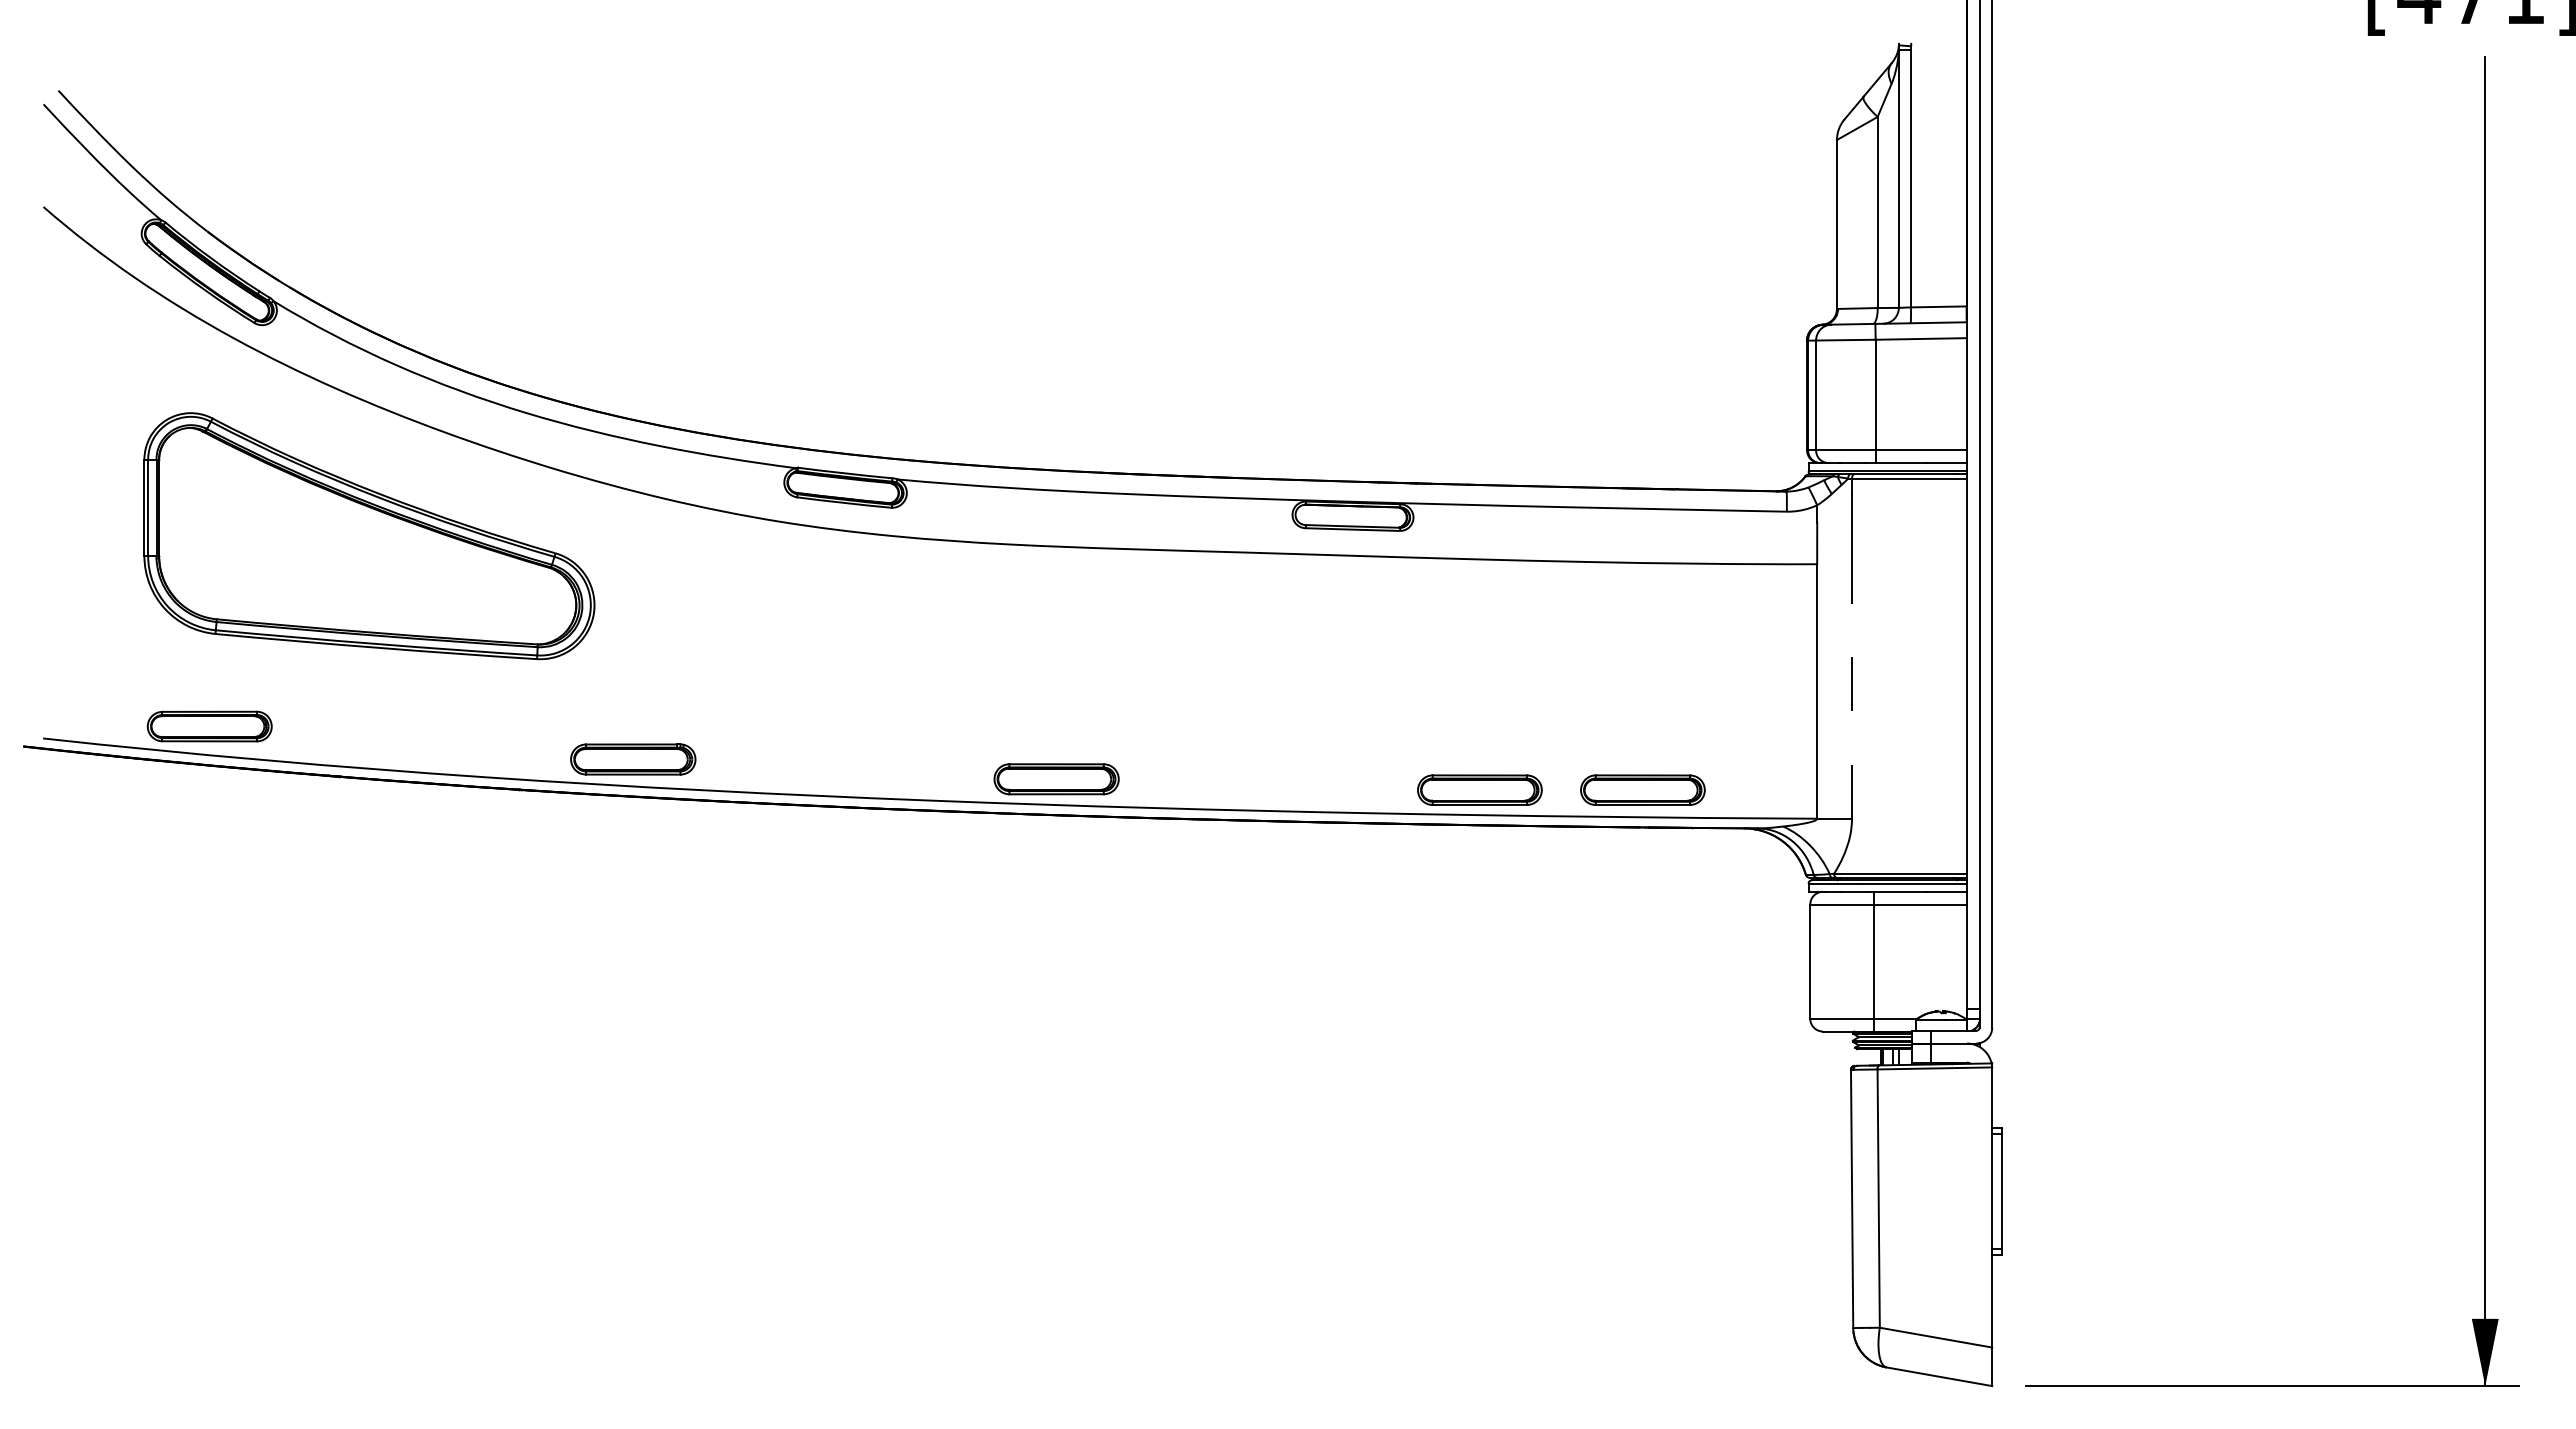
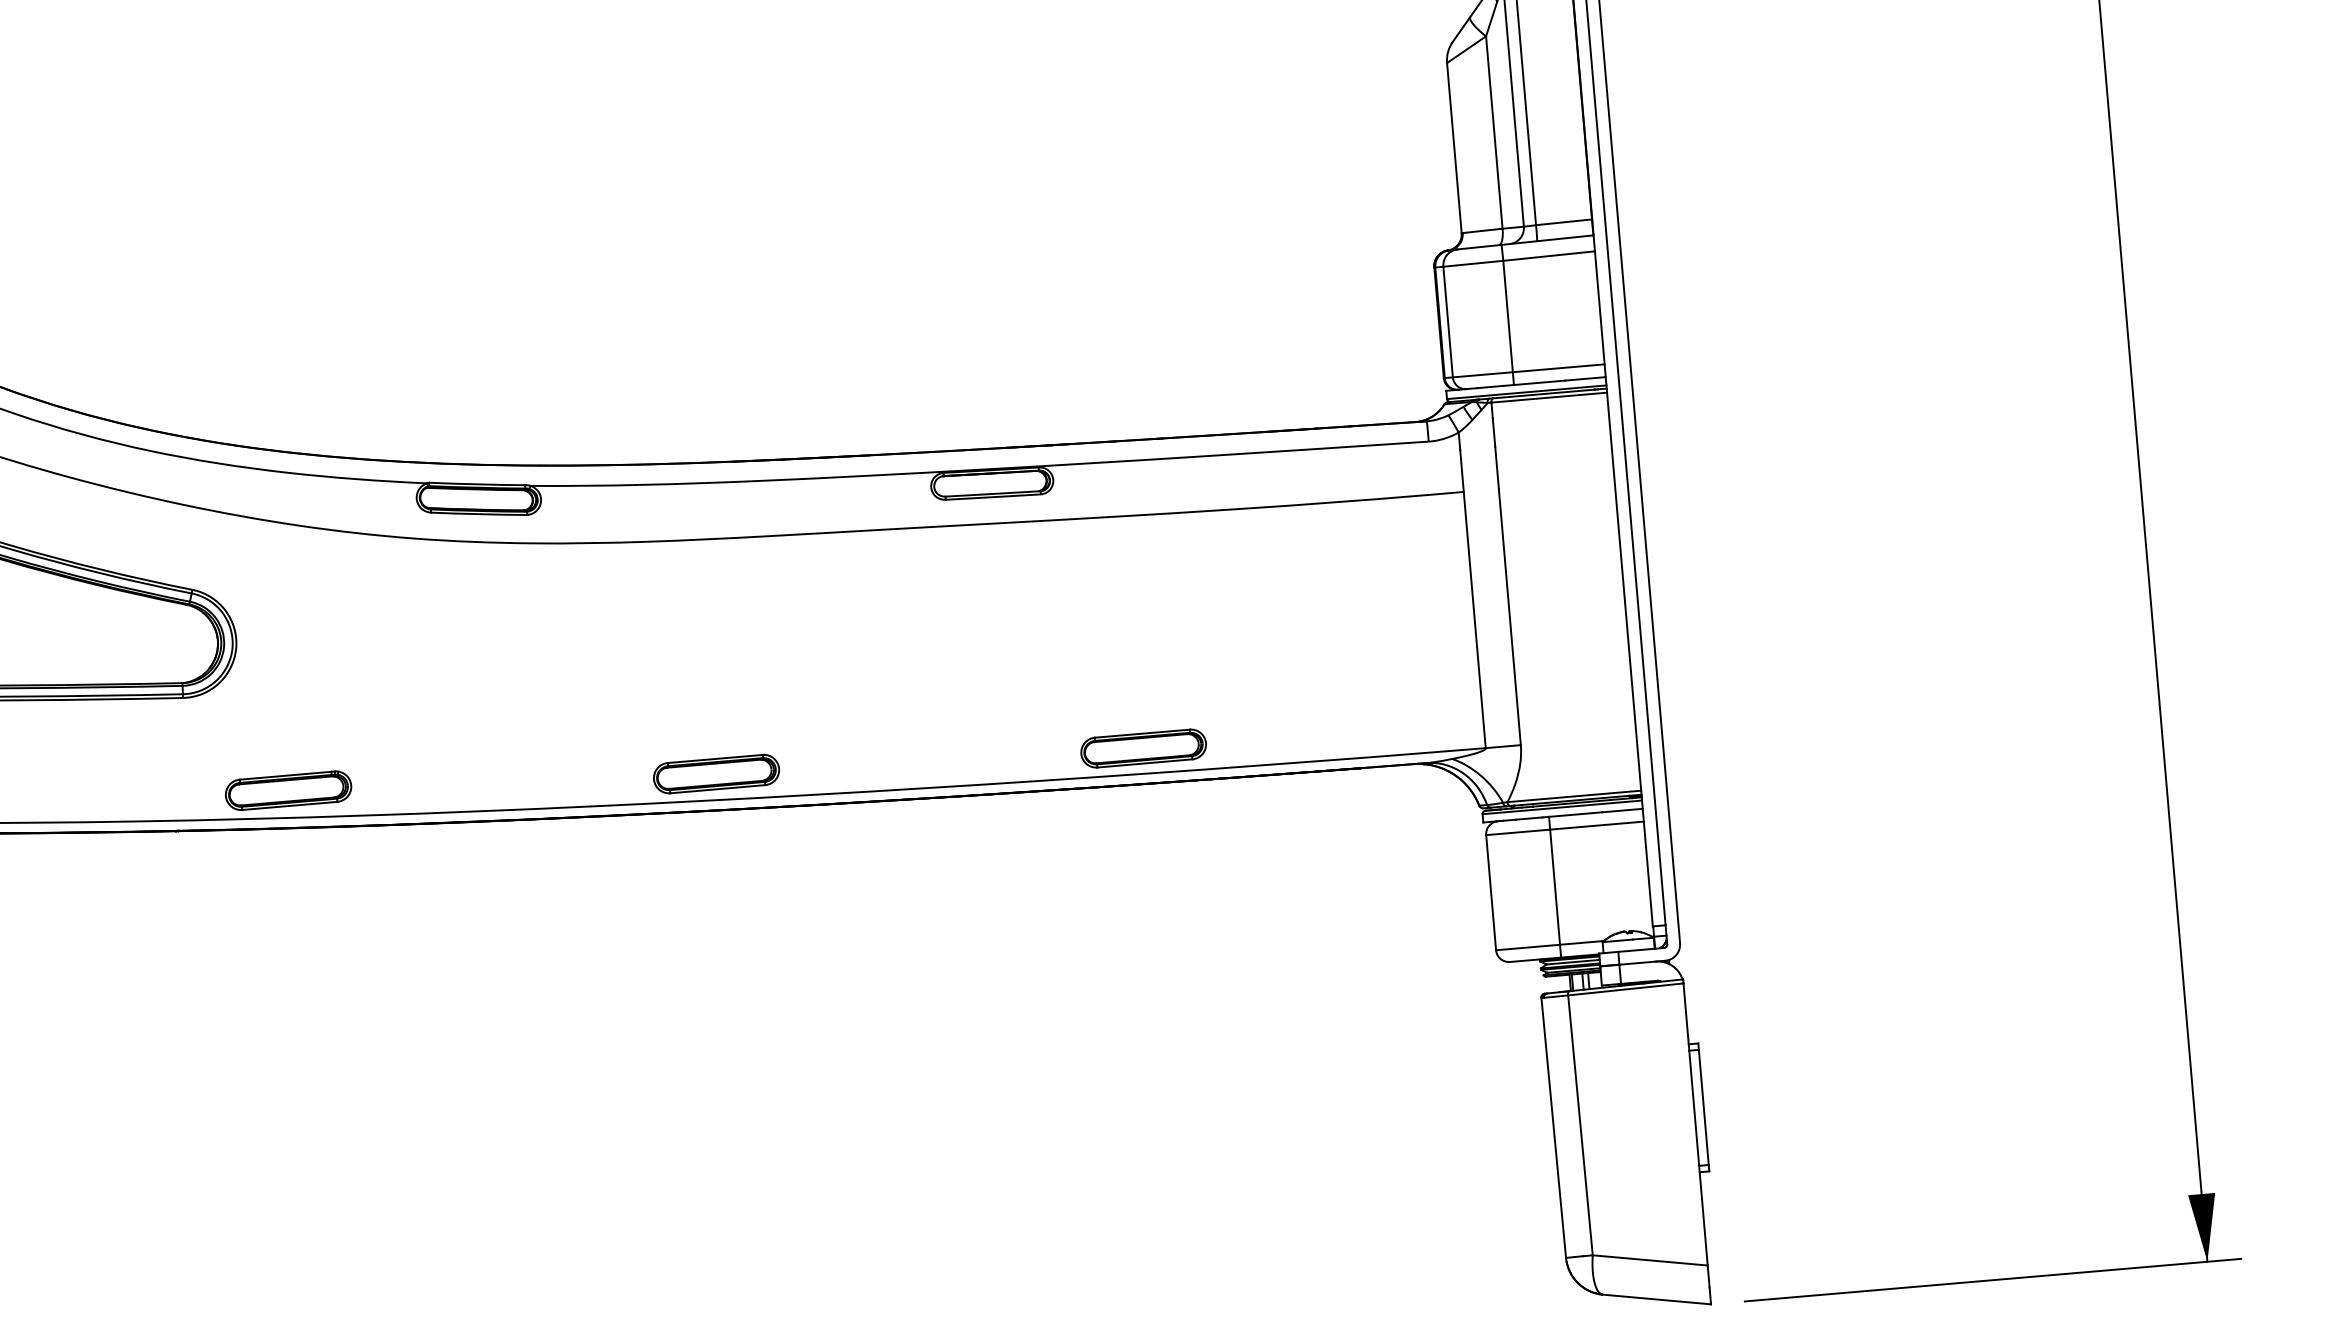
line: (1852, 690) -> (1510, 616), dashed -> solid
part: (1642, 789) -> (1307, 733), removed

